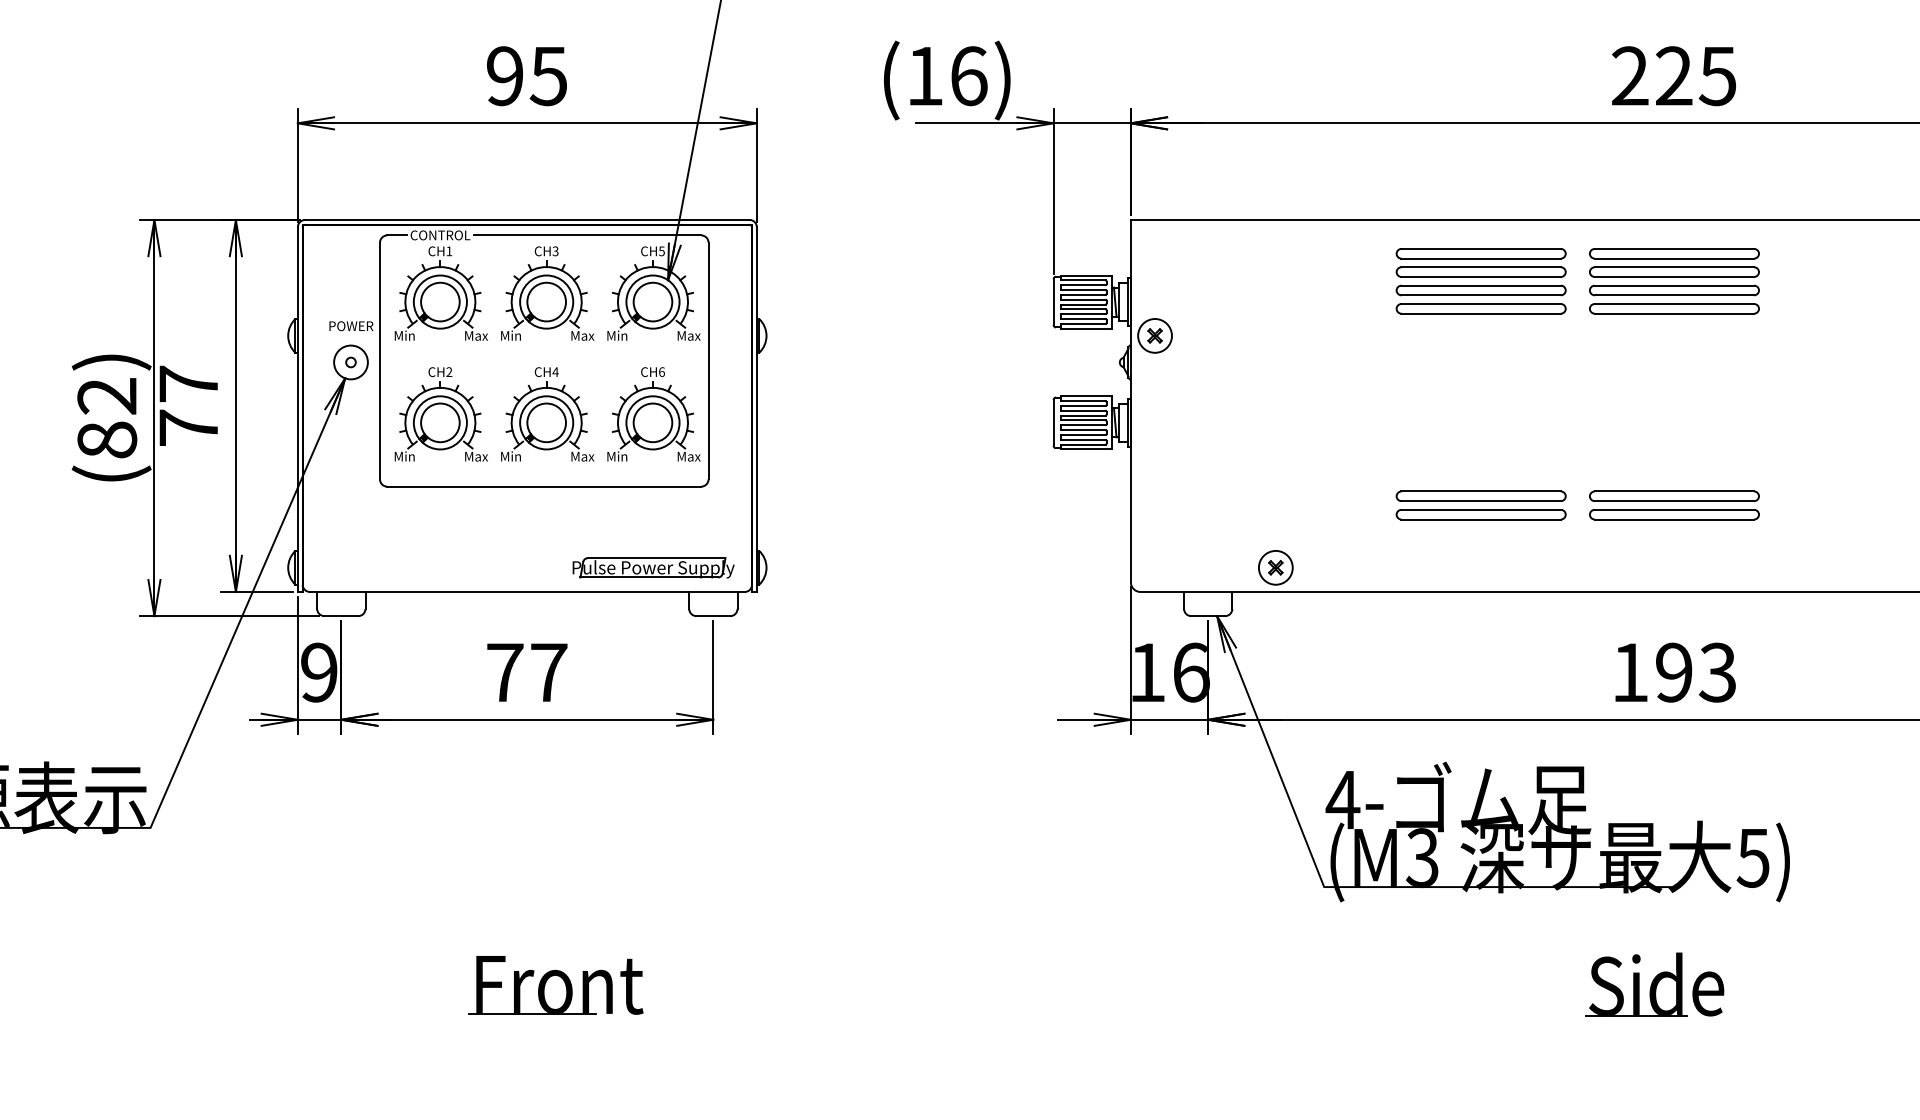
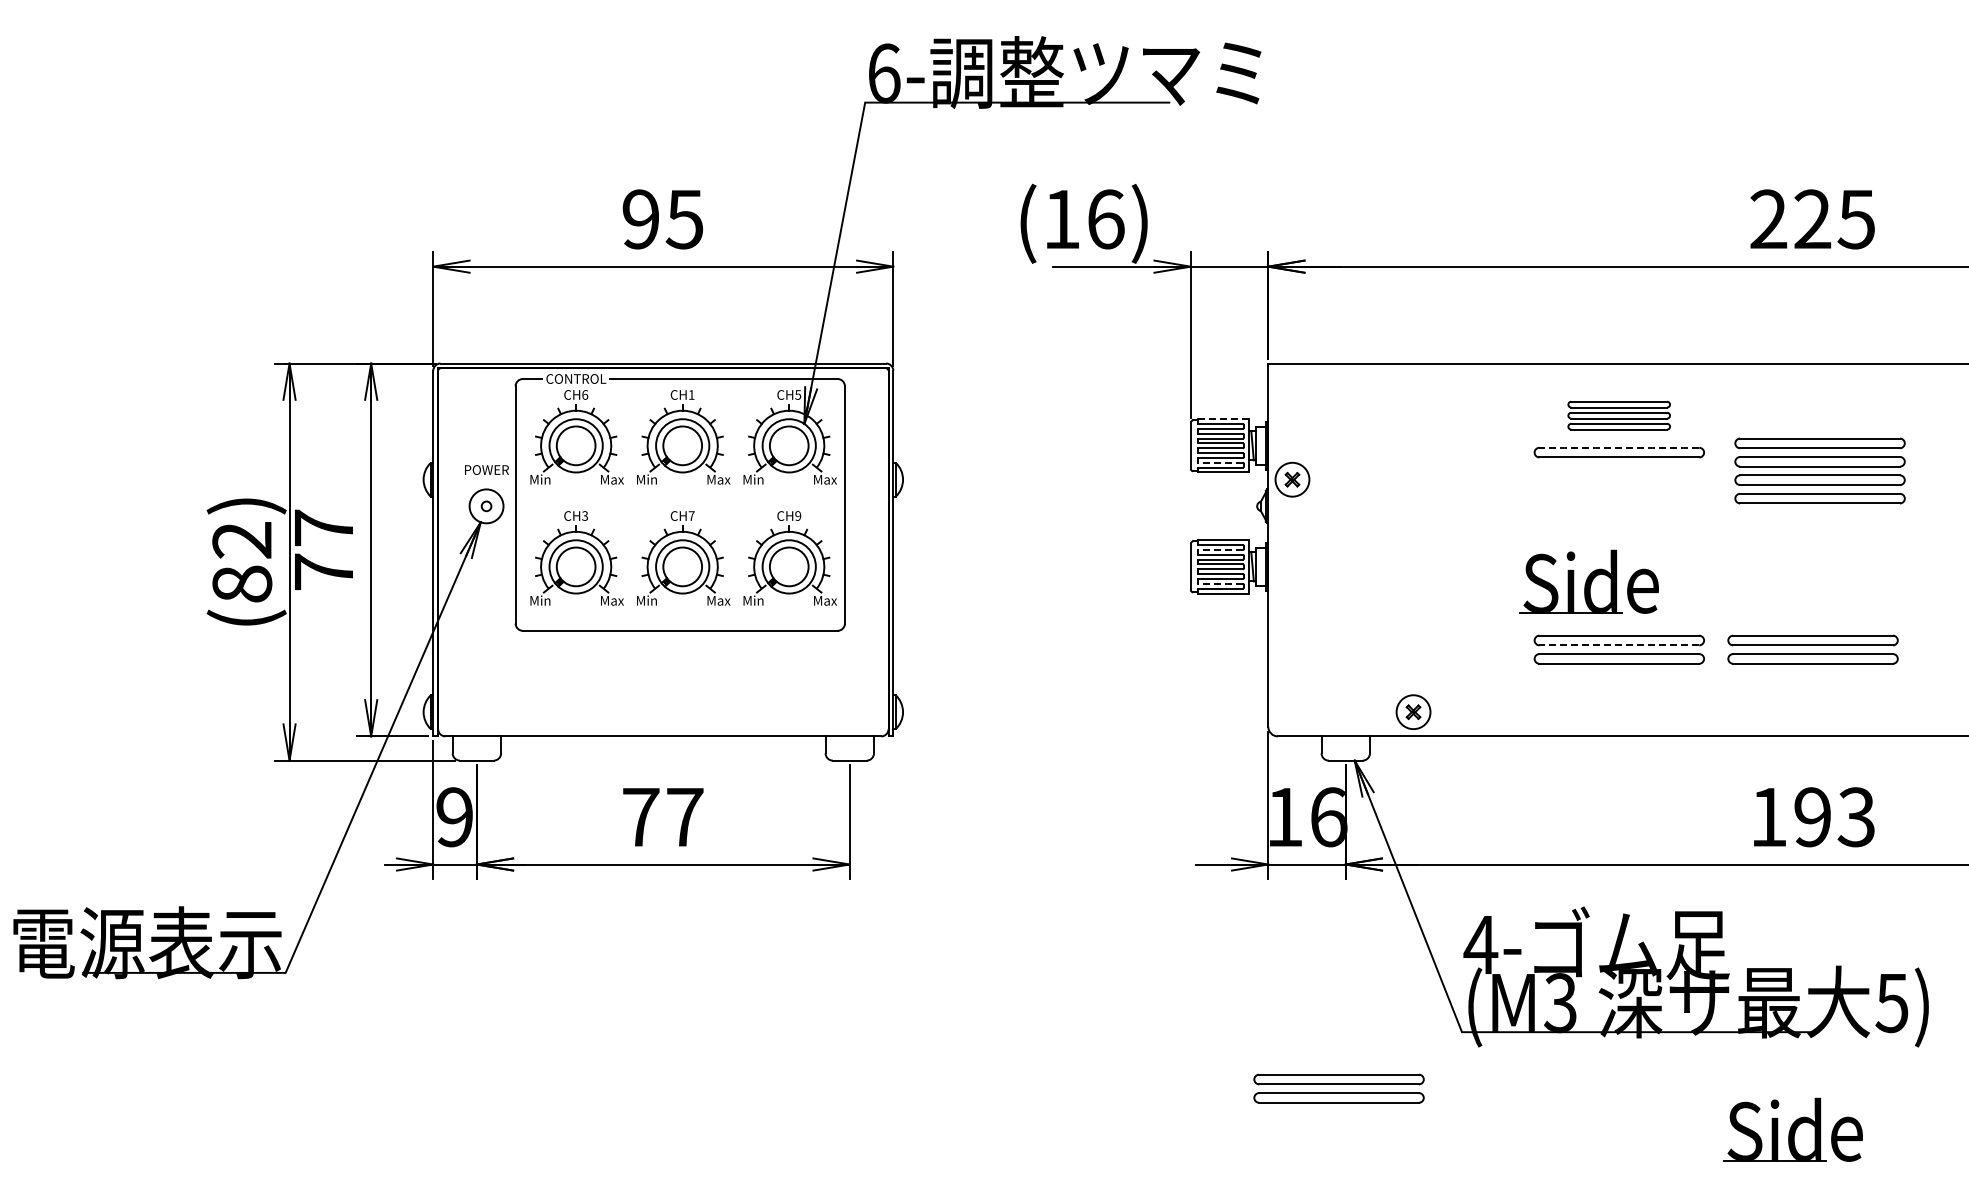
text: (449, 250) -> (585, 394), CH1 -> CH6
text: (555, 250) -> (691, 394), CH3 -> CH1
part: (1480, 271) -> (1618, 415), size x0.6
line: (1085, 275) -> (1222, 419), solid -> dashed
part: (1673, 280) -> (1819, 470), moved
line: (1481, 303) -> (1619, 447), solid -> dashed
line: (1082, 318) -> (1219, 462), solid -> dashed
text: (555, 371) -> (691, 515), CH4 -> CH7
text: (662, 371) -> (798, 515), CH6 -> CH9
text: (449, 372) -> (585, 516), CH2 -> CH3
line: (1082, 405) -> (1219, 549), solid -> dashed
part: (1450, 437) -> (1588, 581), added
line: (1082, 439) -> (1219, 583), solid -> dashed
line: (1481, 501) -> (1619, 645), solid -> dashed
part: (653, 567) -> (789, 711), removed
part: (1200, 943) -> (1338, 1088), added
part: (555, 985) -> (691, 1130), removed

